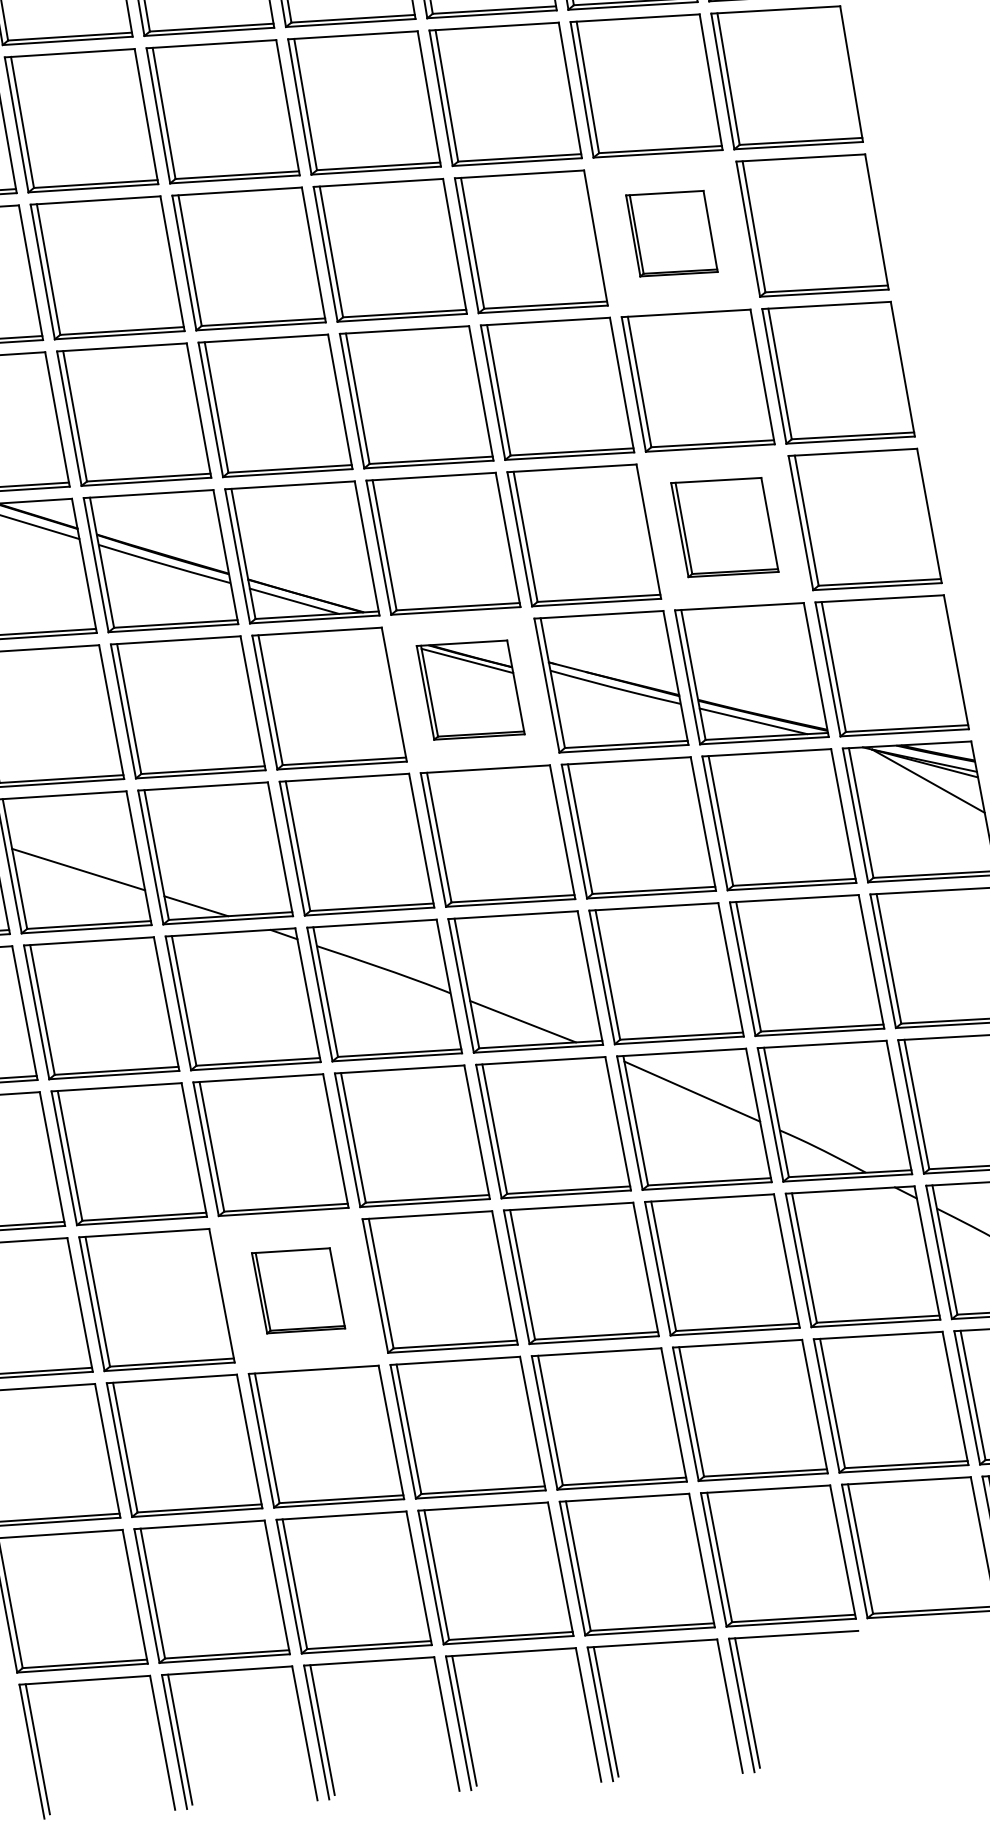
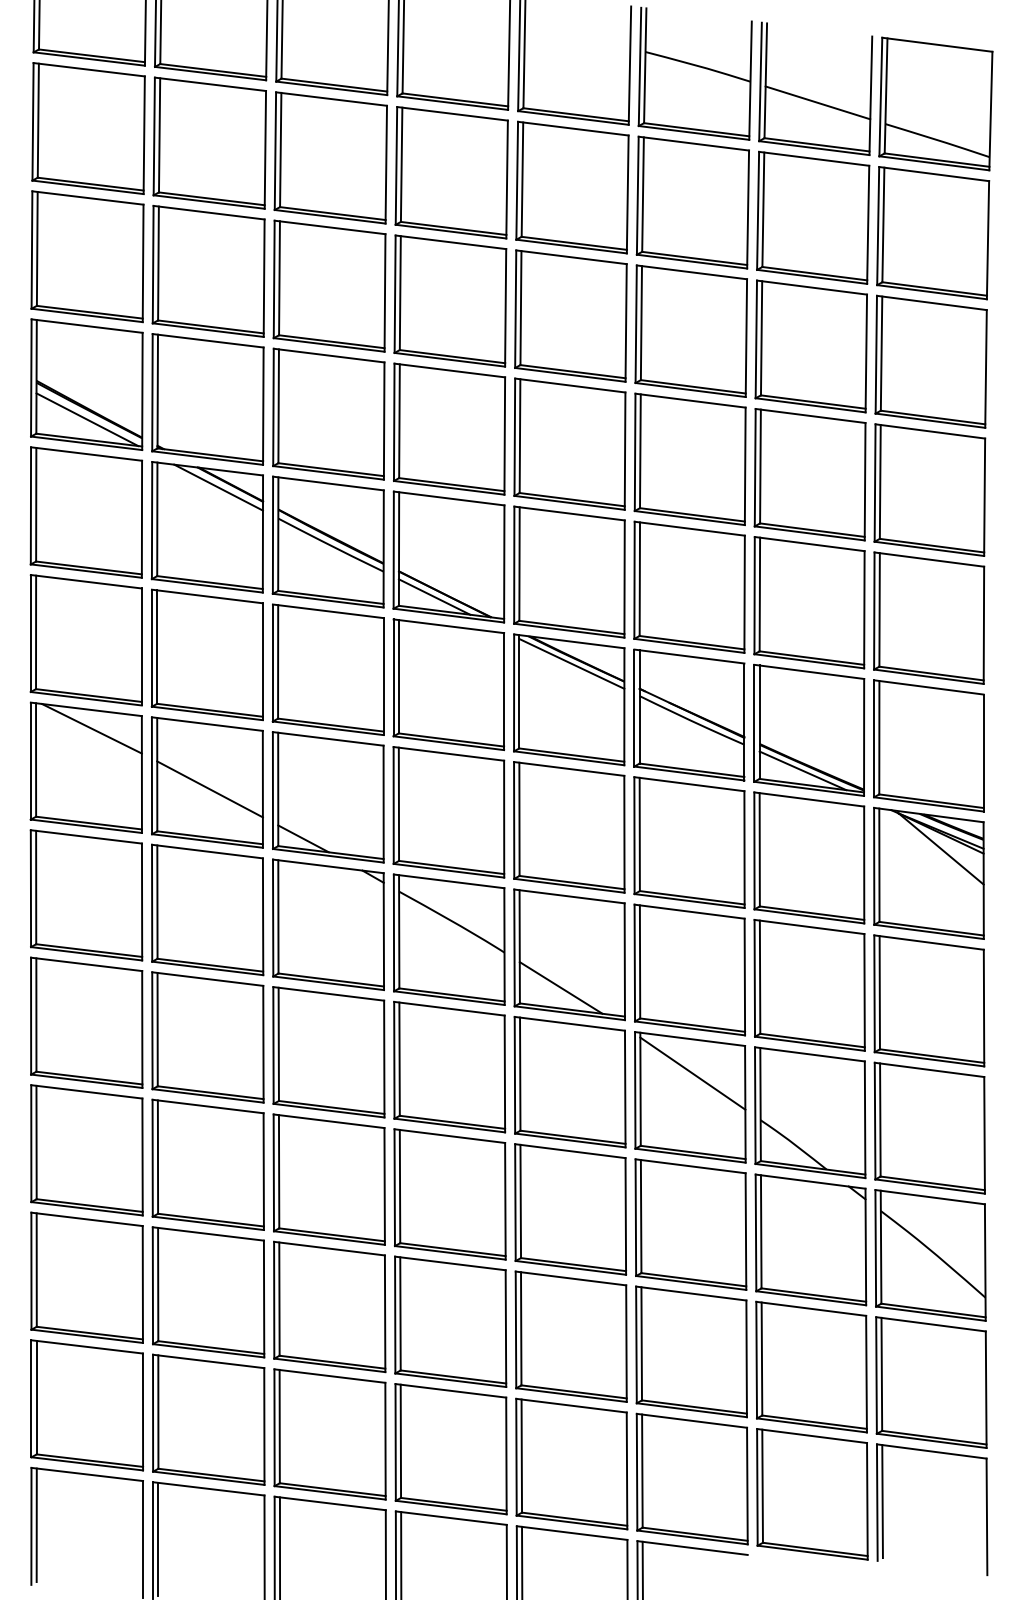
part: (671, 233) -> (810, 346), size x1.67
part: (724, 527) -> (809, 602), size x1.43
part: (470, 689) -> (569, 699), size x1.43
part: (297, 1290) -> (328, 1179), size x1.67

